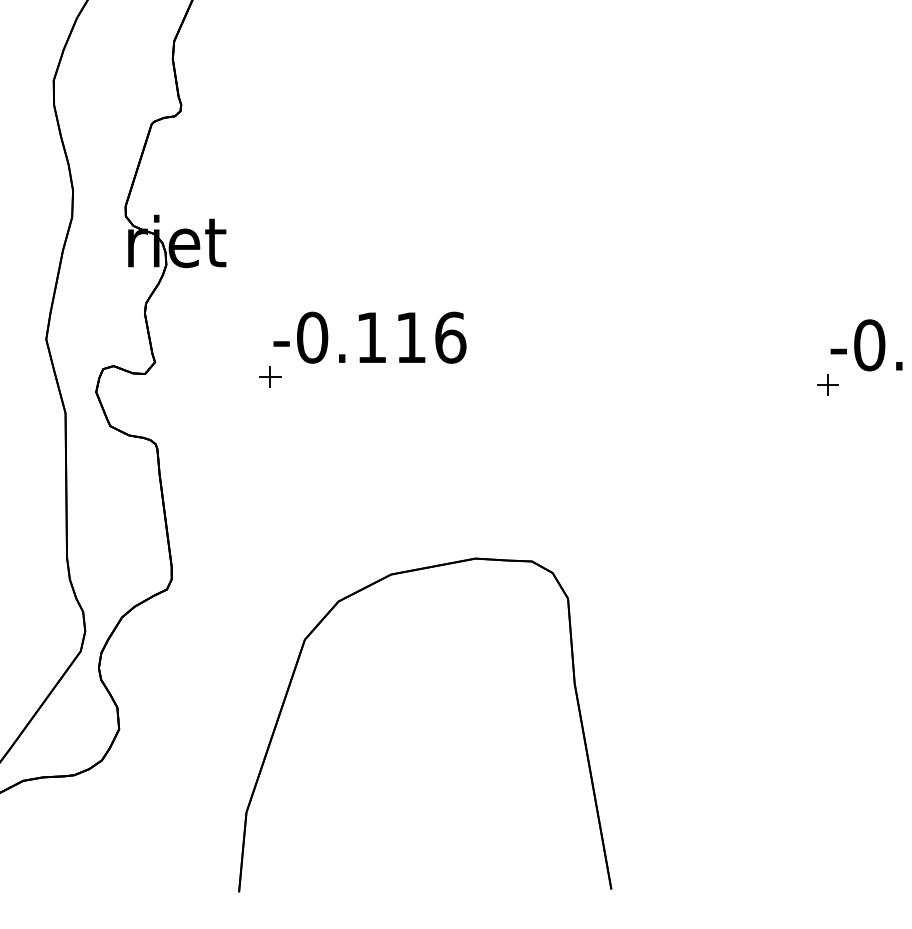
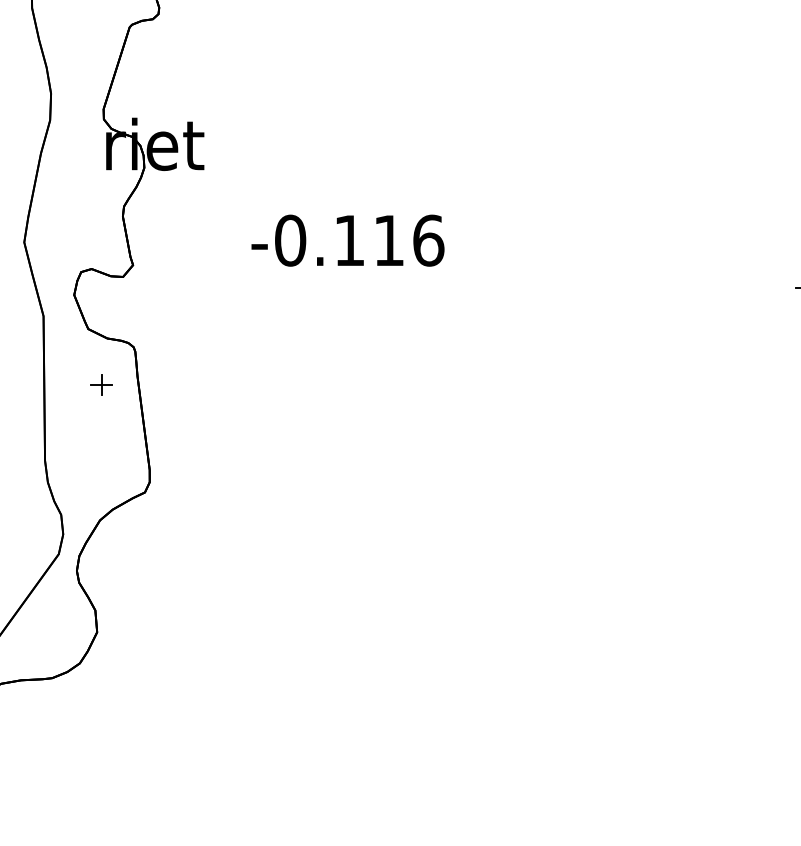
part: (270, 376) -> (101, 384), moved
part: (292, 680) -> (270, 583), removed

